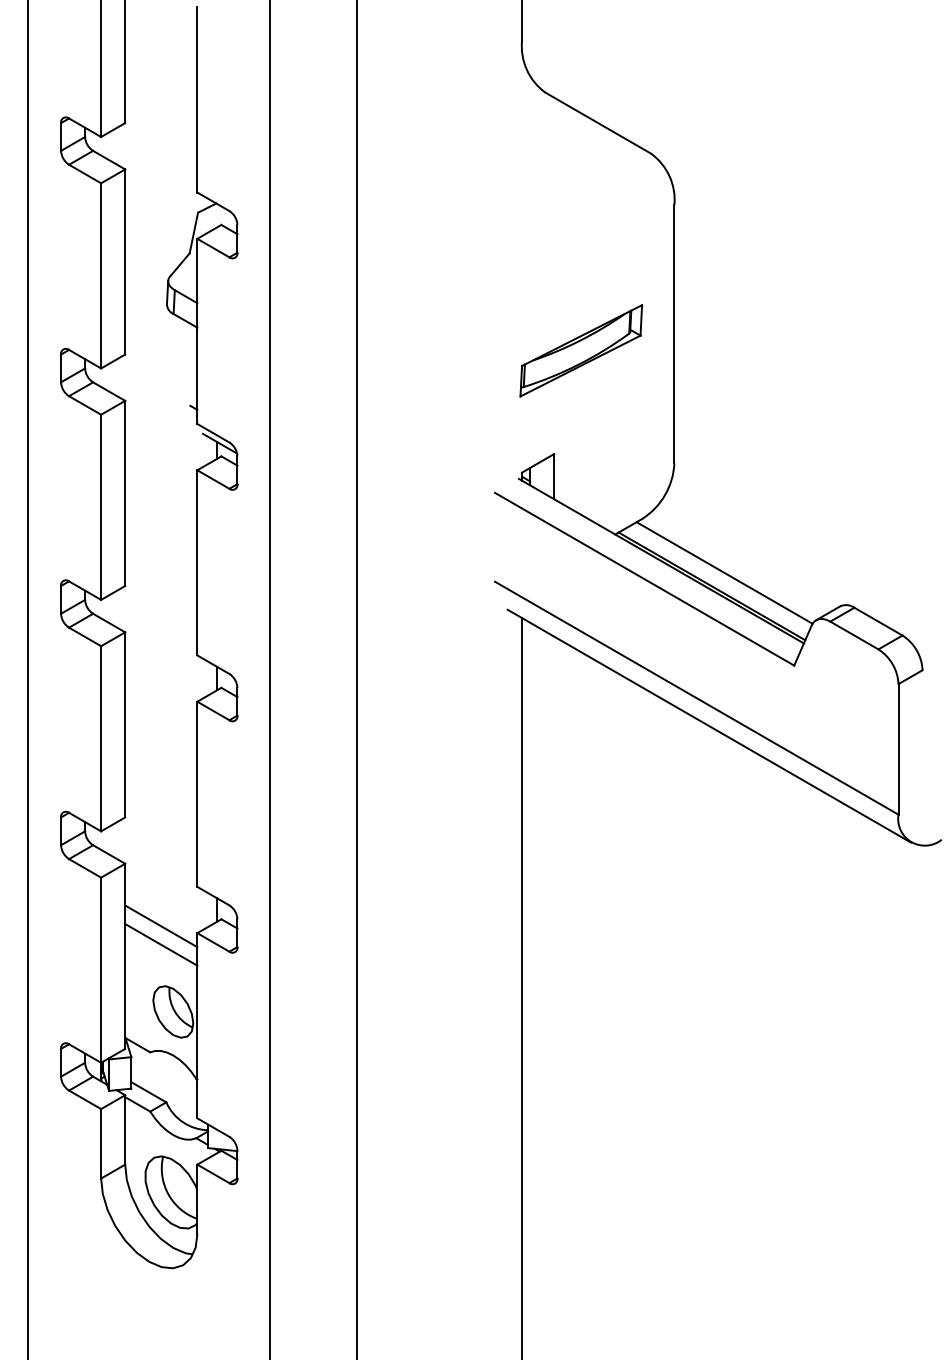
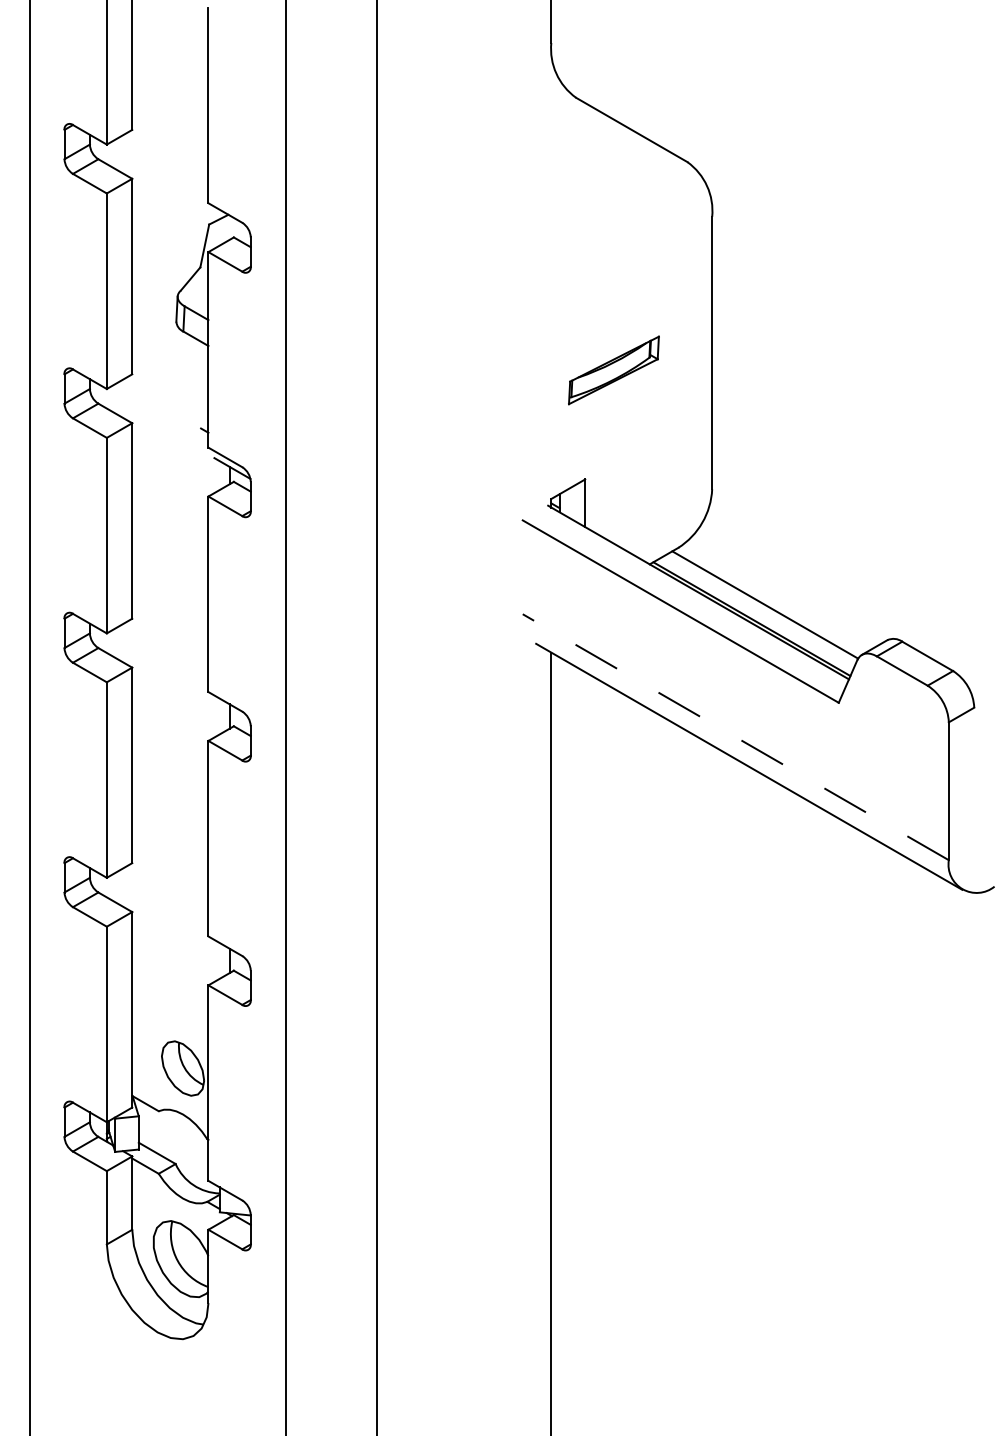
part: (581, 350) -> (614, 370), size x0.7
line: (696, 698) -> (735, 737), solid -> dashed
line: (161, 926) -> (170, 978), removed
line: (161, 944) -> (170, 997), removed

